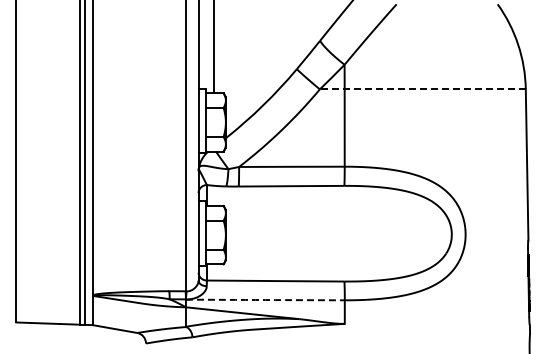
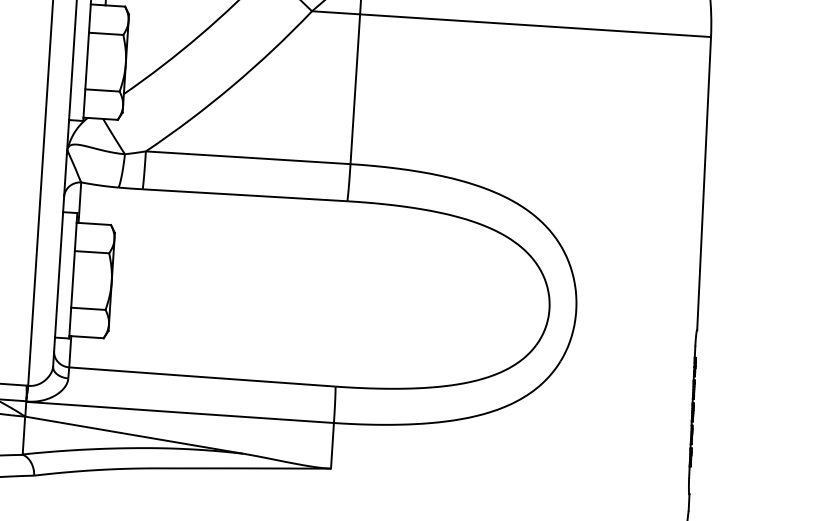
line: (422, 89) -> (510, 24), dashed -> solid
arc: (265, 300) -> (180, 413), dashed -> solid

